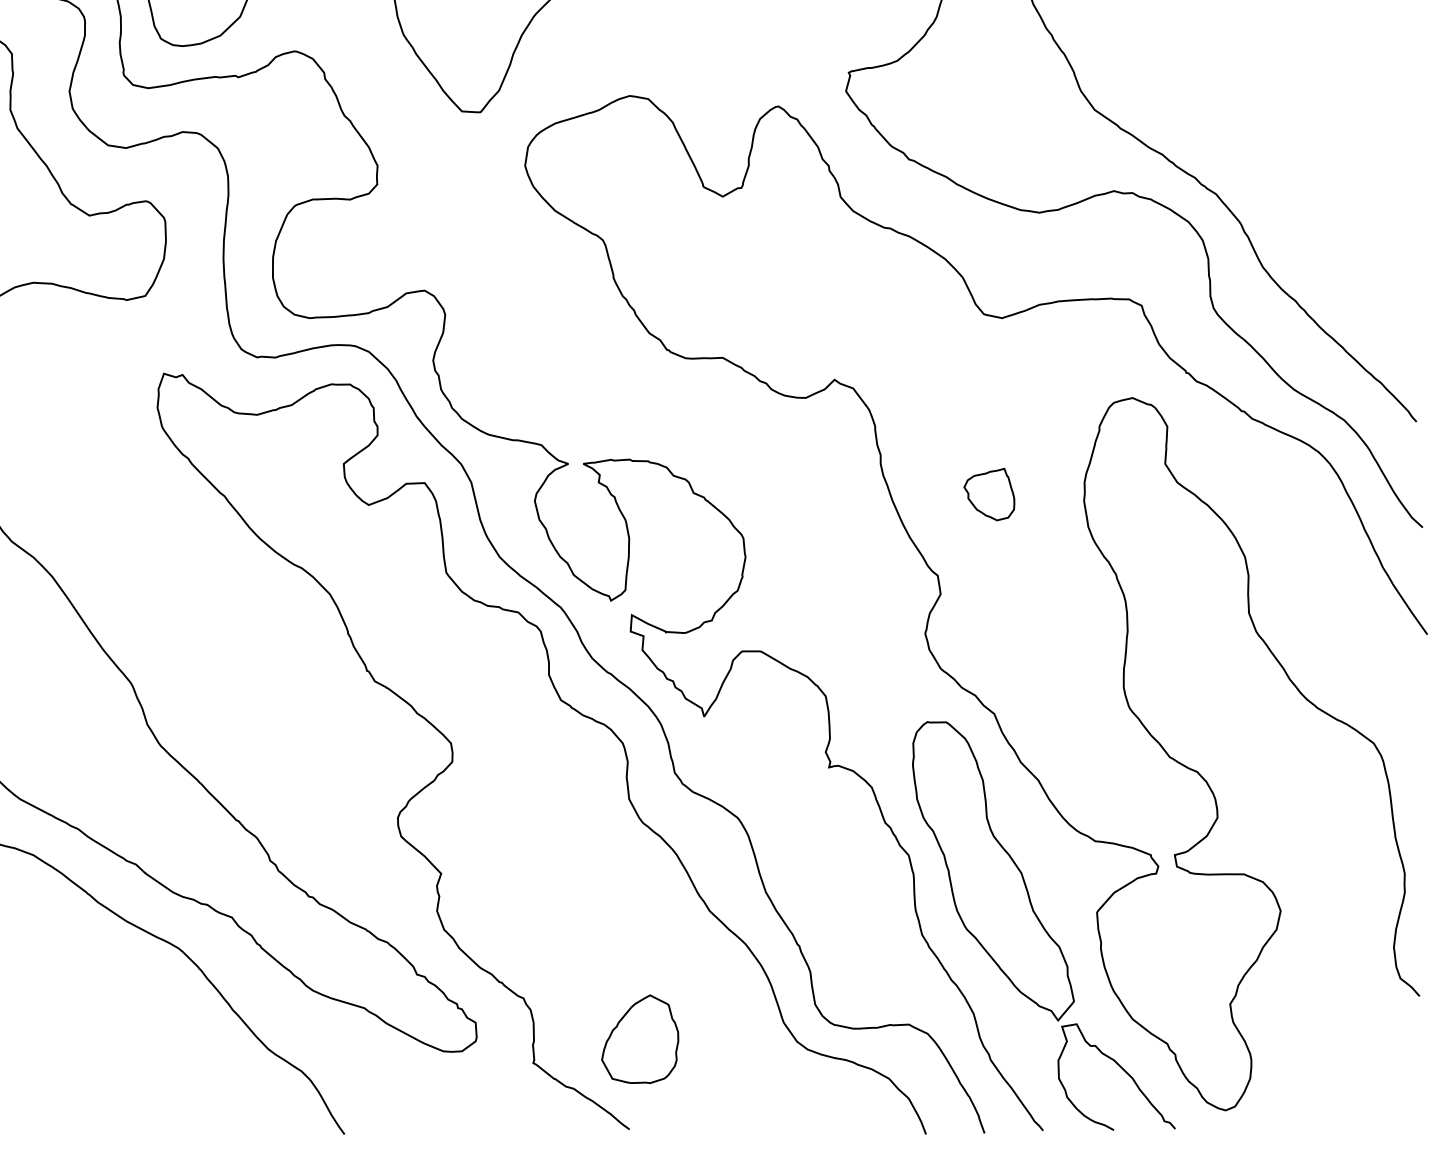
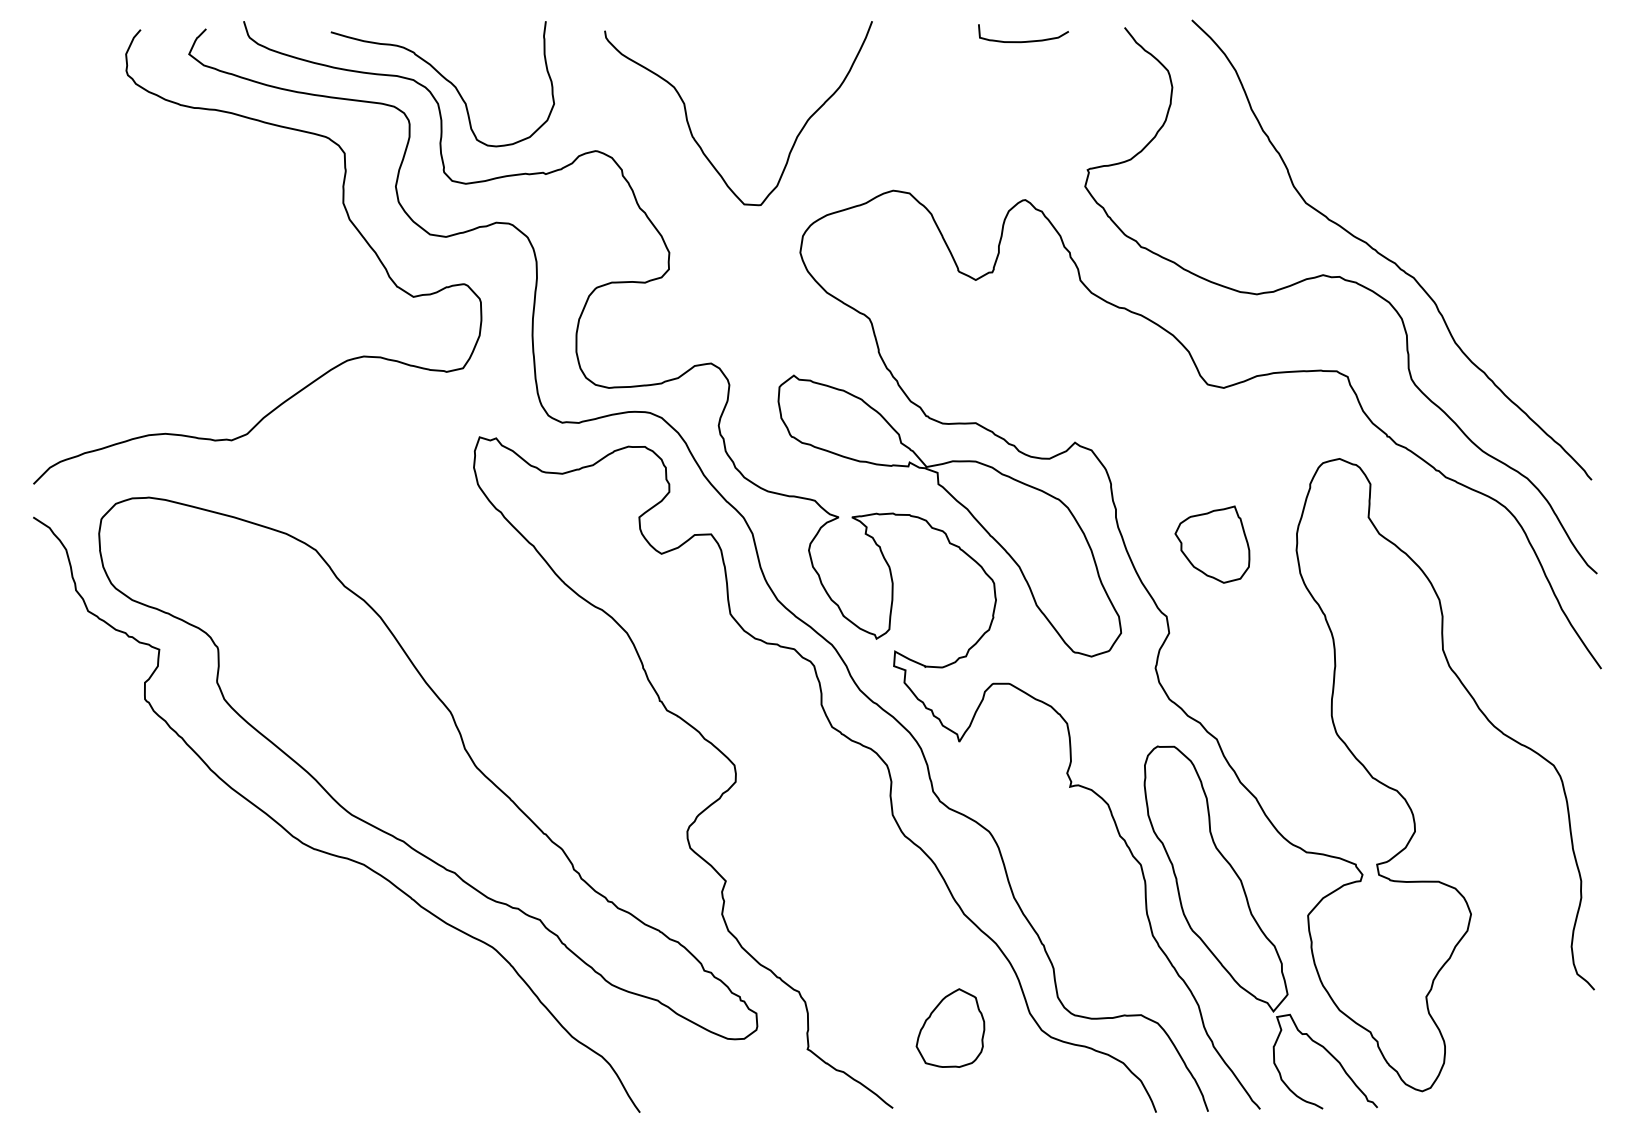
part: (704, 449) -> (959, 504), added
part: (989, 494) -> (1212, 544), size x1.67
part: (640, 1038) -> (950, 1027), moved

